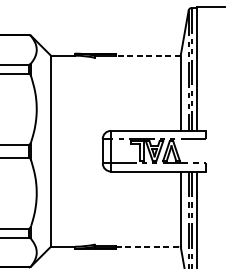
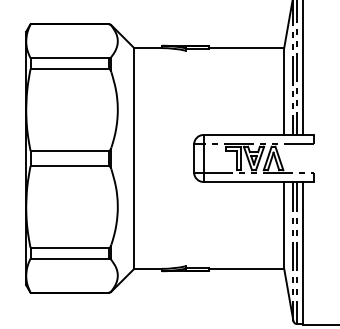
line: (148, 56) -> (246, 48), dashed -> solid
line: (148, 246) -> (246, 268), dashed -> solid

